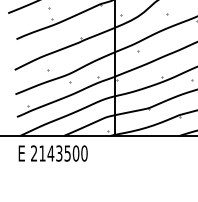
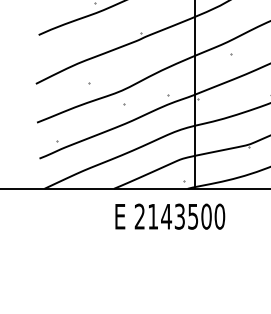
text: (52, 153) -> (169, 216), moved

